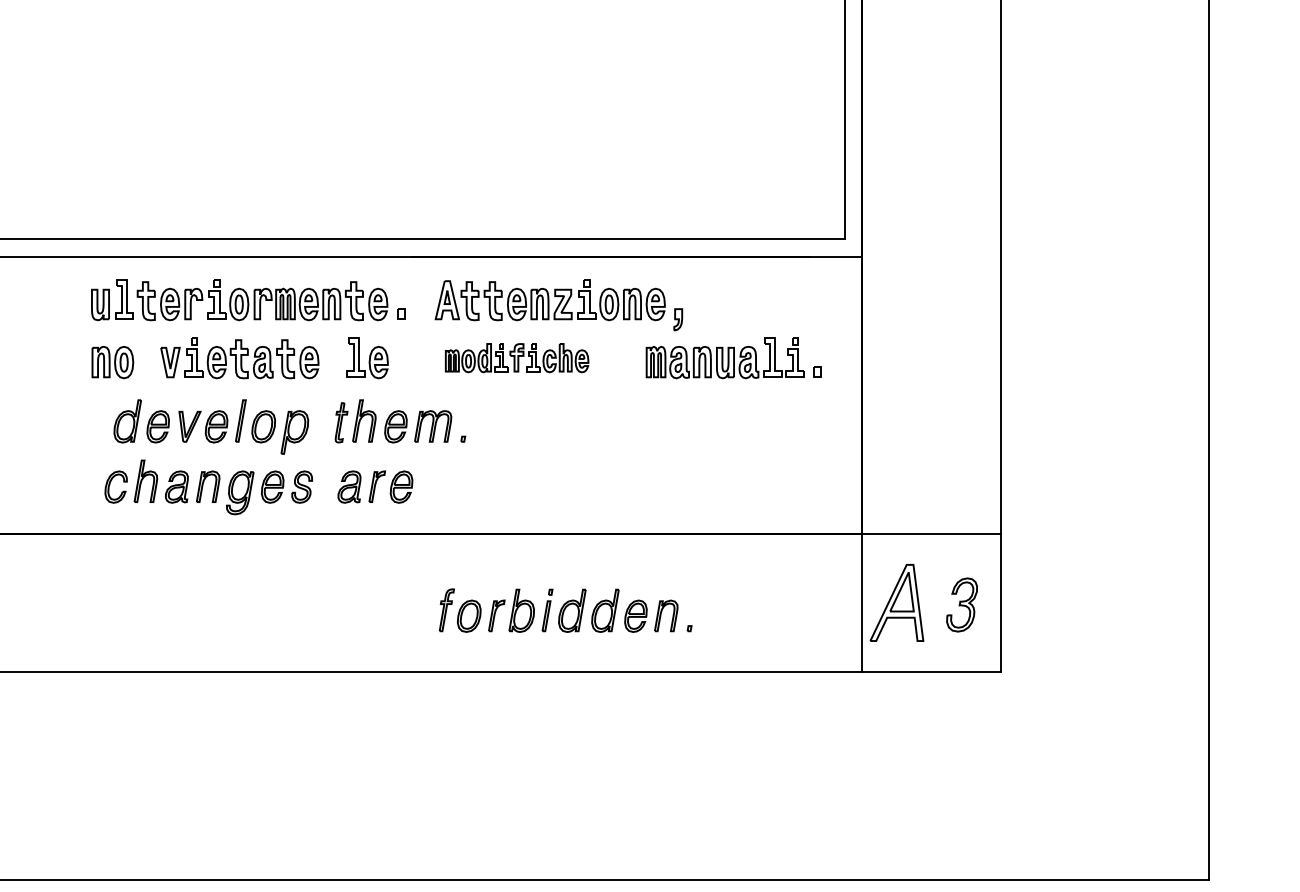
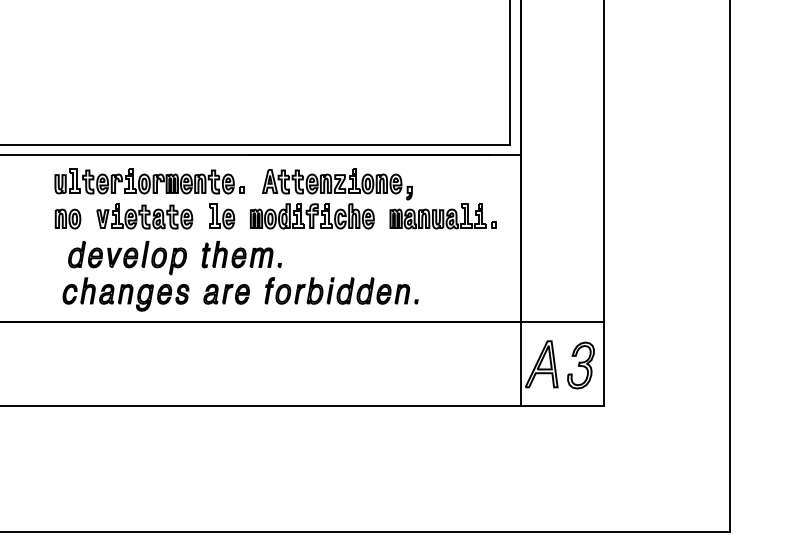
part: (515, 358) -> (311, 216), size x1.43
part: (961, 604) -> (580, 365), size x1.43
part: (565, 609) -> (341, 290), moved

